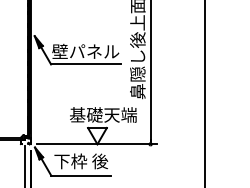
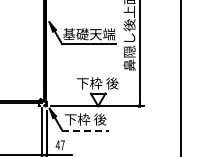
text: (86, 51) -> (89, 34), 壁パネル -> 基礎天端
text: (102, 115) -> (102, 83), 基礎天端 -> 下枠 後
line: (82, 175) -> (86, 130), solid -> dashed

